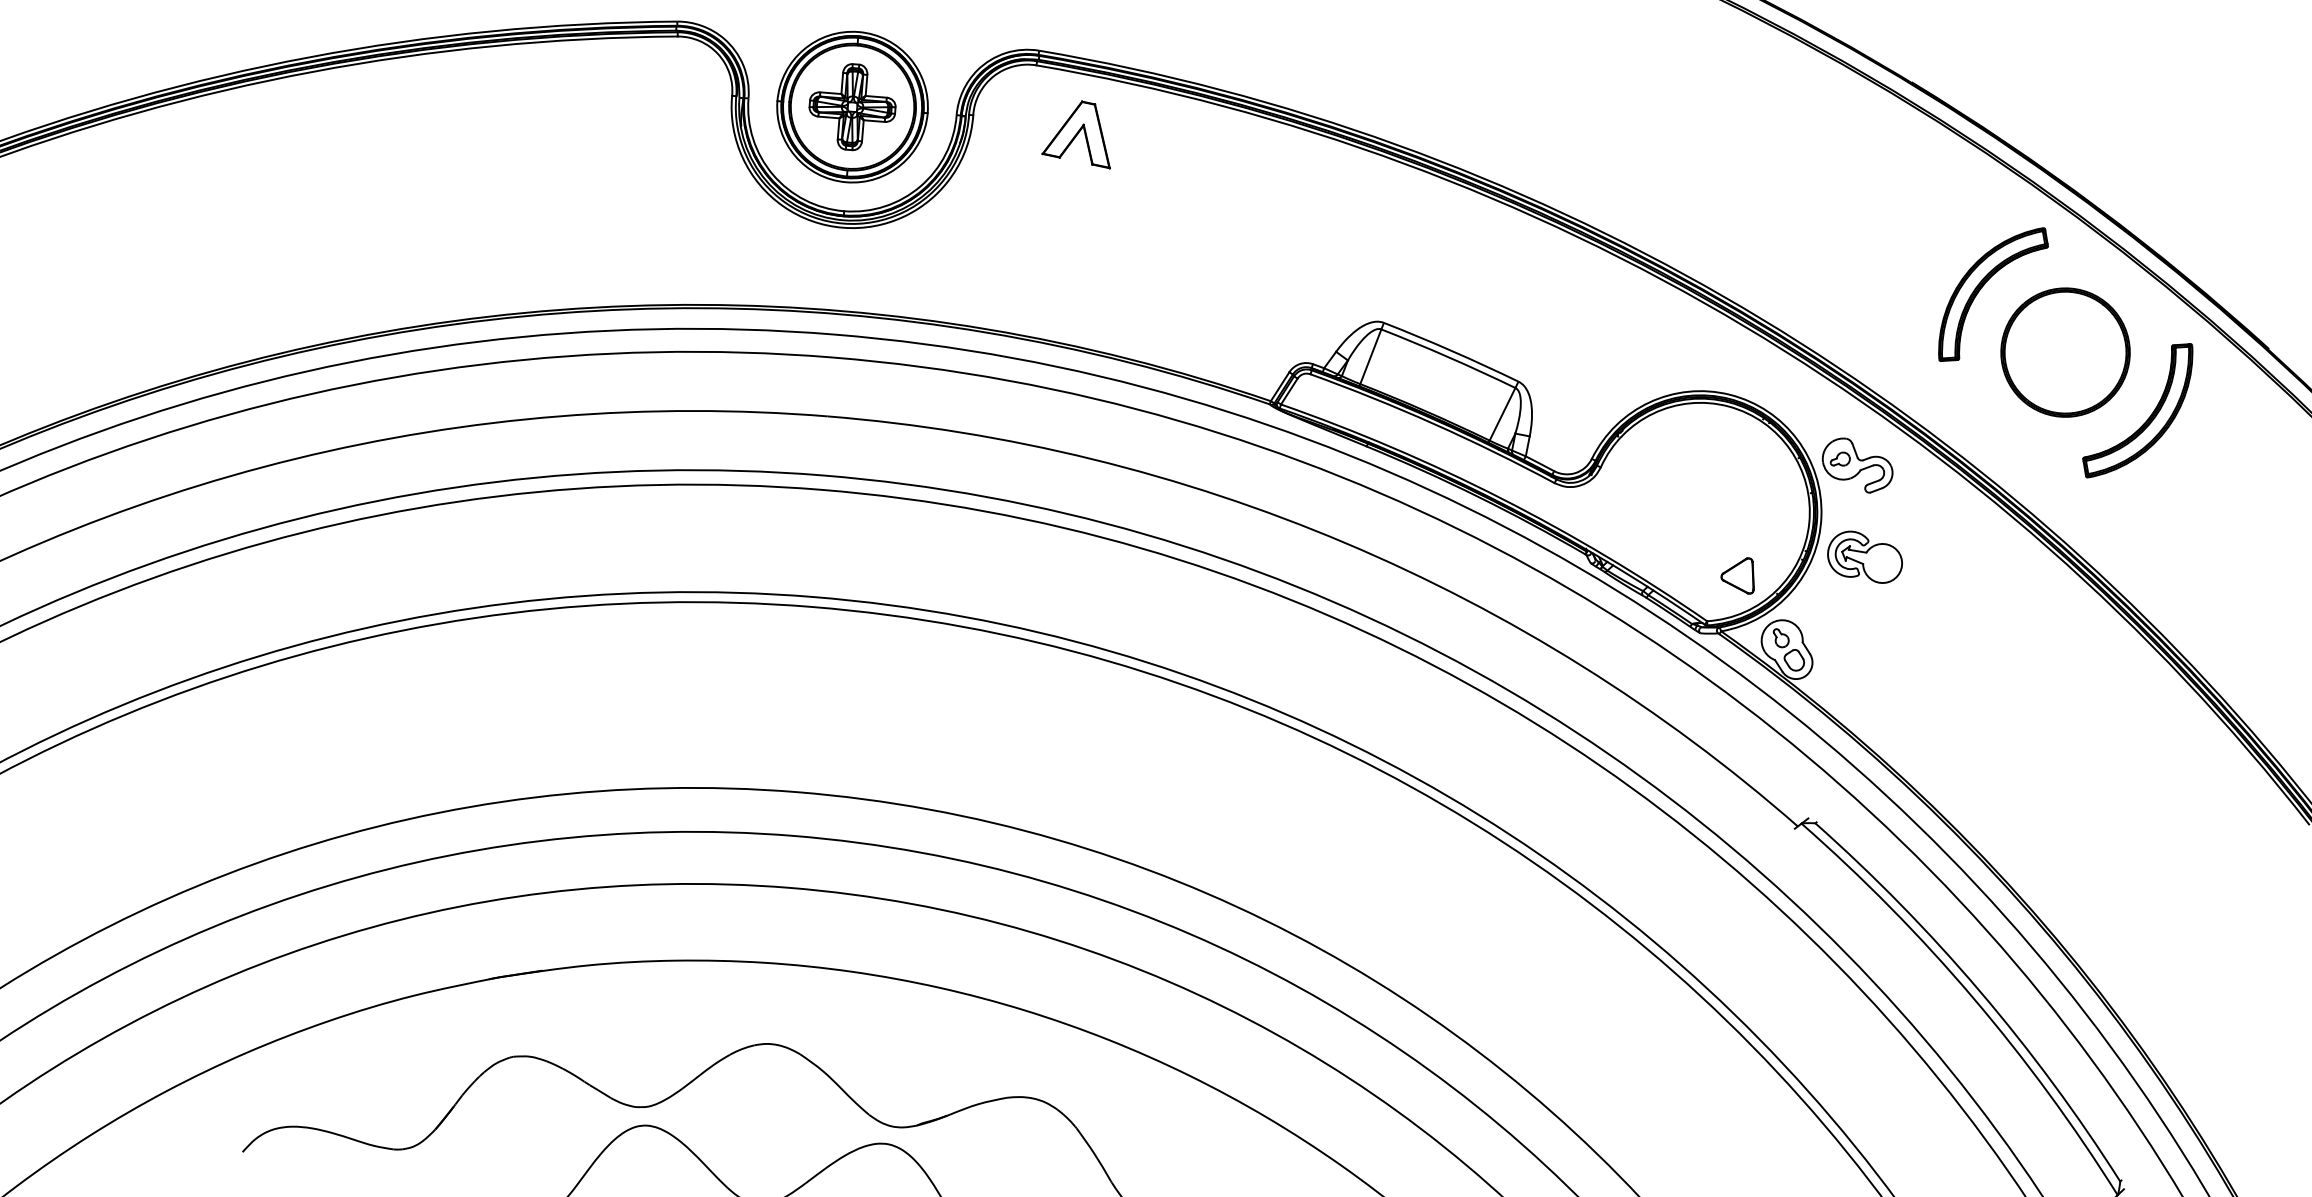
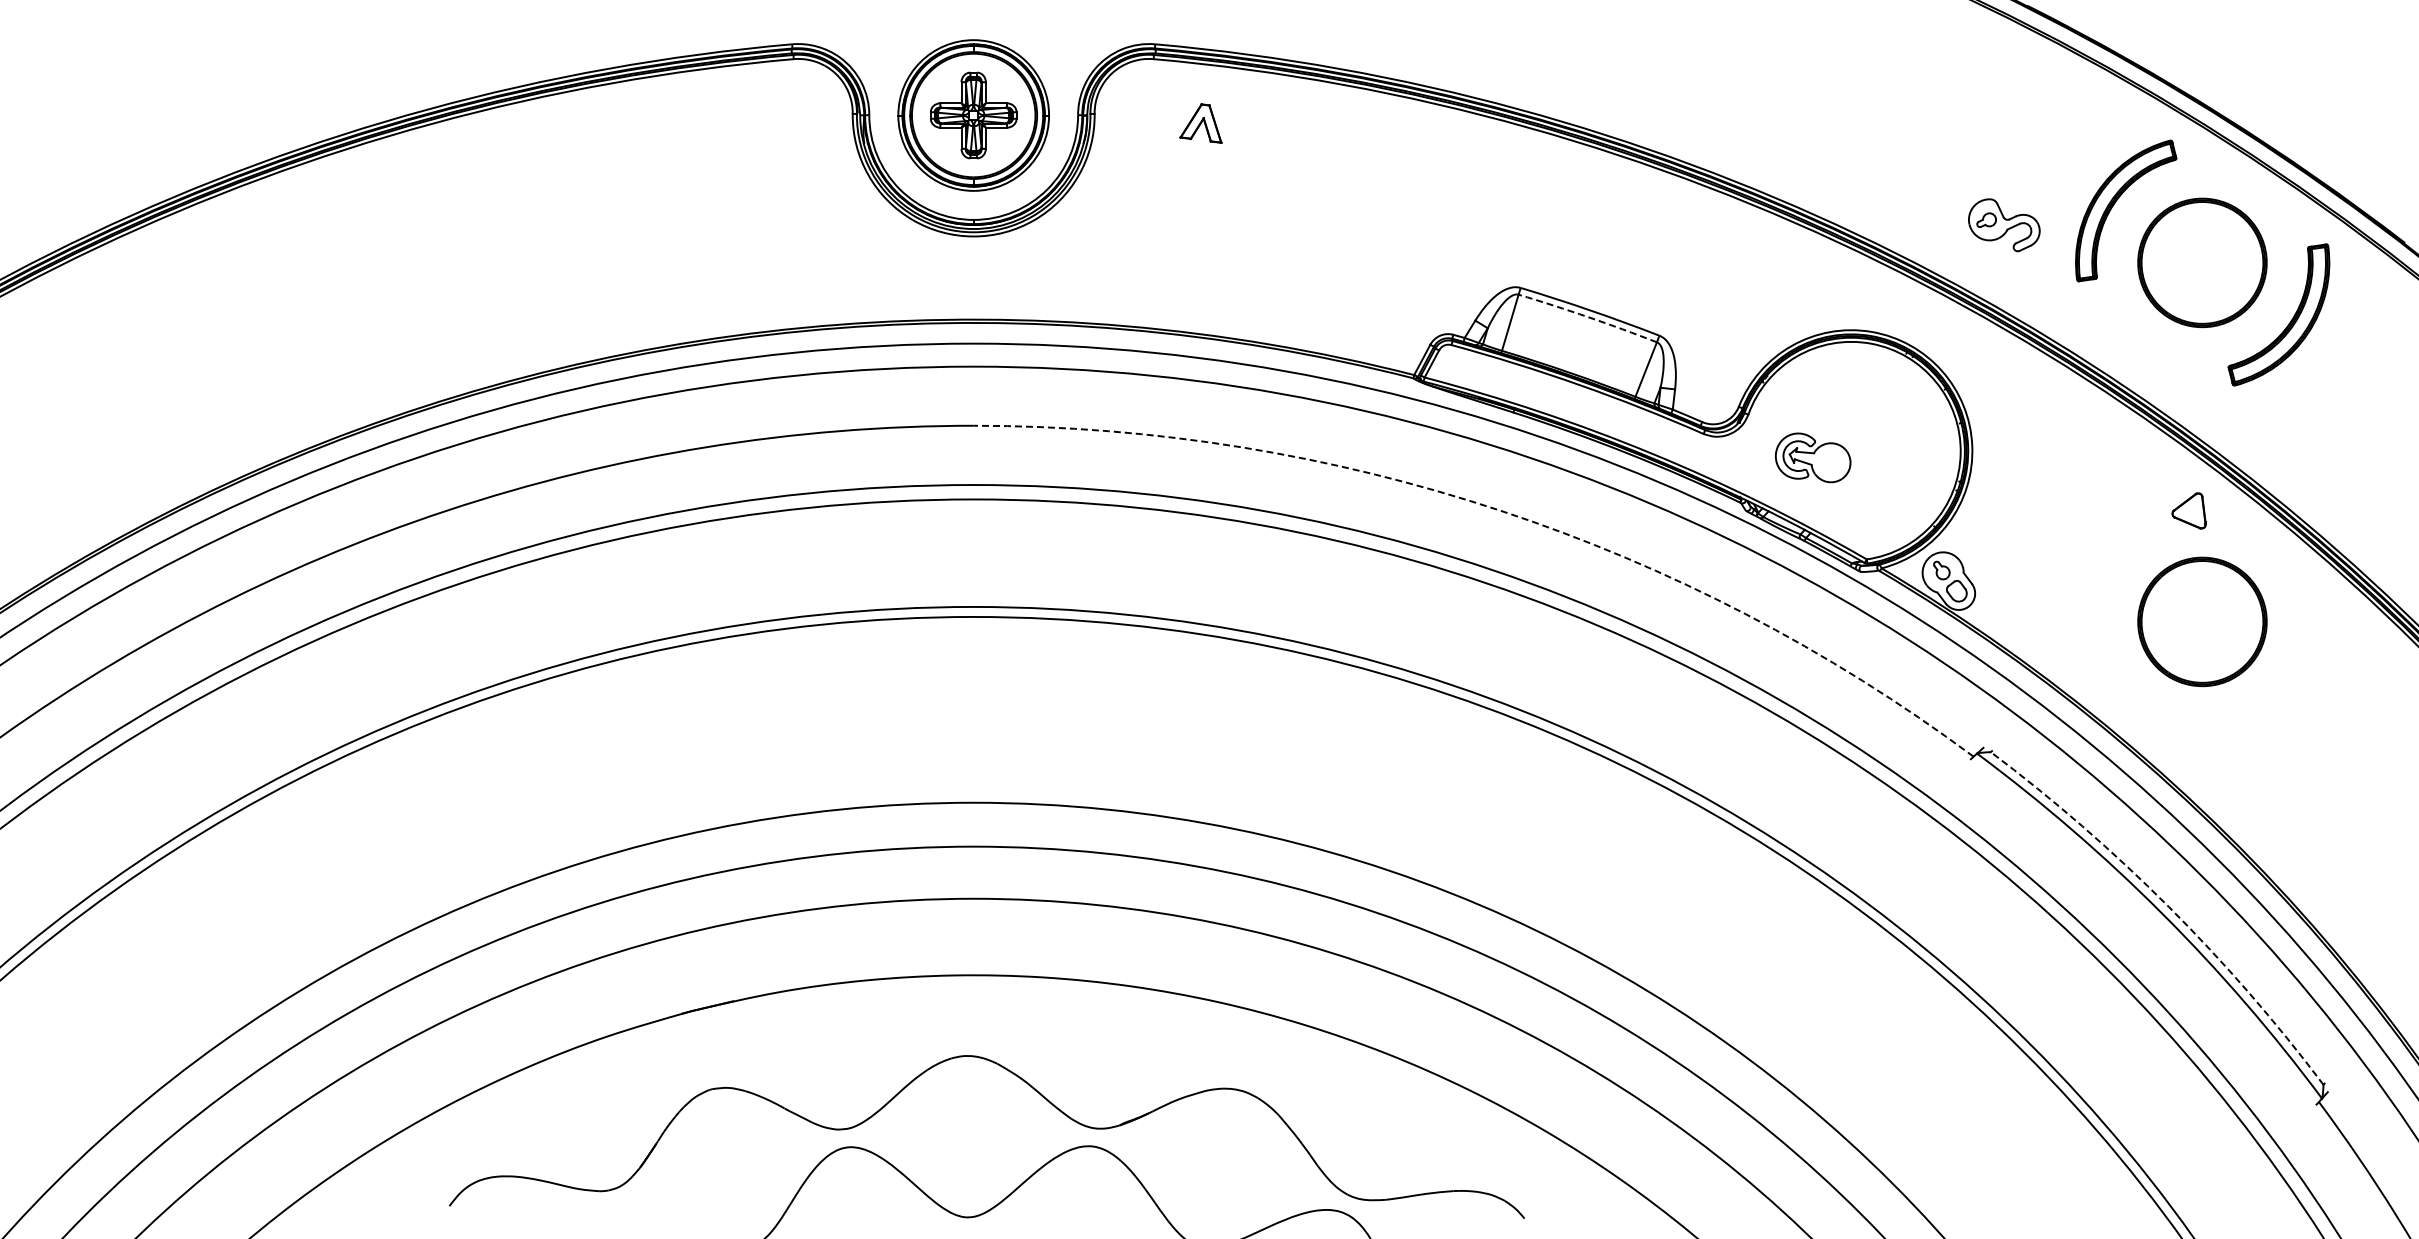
part: (1077, 133) -> (1200, 123), size x0.6
arc: (1449, 357) -> (1588, 317), solid -> dashed
part: (1857, 465) -> (2004, 225), moved
arc: (1345, 543) -> (1500, 510), solid -> dashed
part: (1865, 556) -> (1813, 457), moved
part: (1737, 574) -> (2188, 510), moved
part: (2036, 710) -> (2202, 621), added
arc: (1980, 991) -> (2168, 906), solid -> dashed

